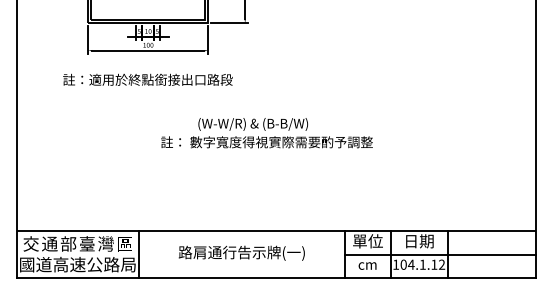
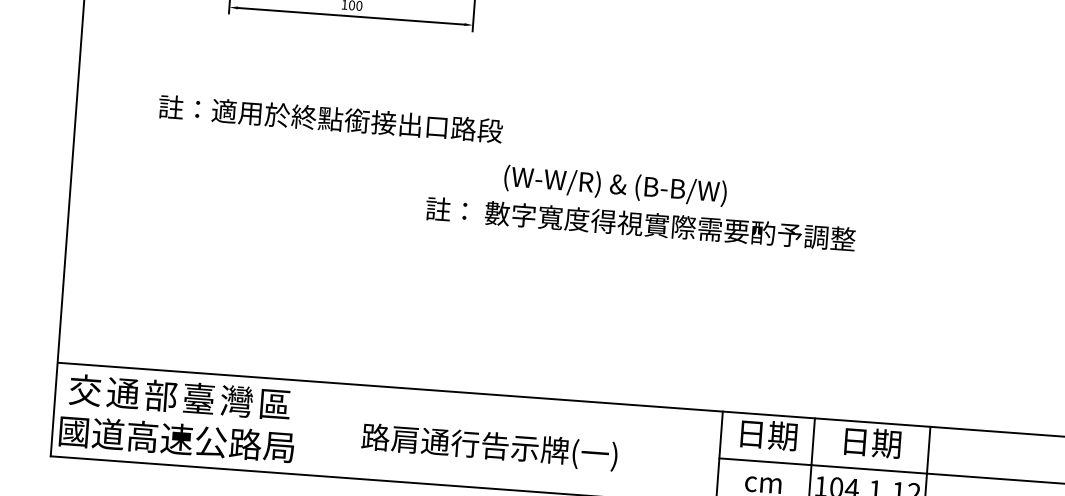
text: (147, 79) -> (329, 118), moved
text: (266, 133) -> (641, 206), moved
text: (367, 241) -> (766, 435), 單位 -> 日期
text: (241, 252) -> (489, 445), moved
line: (139, 254) -> (303, 427), removed

